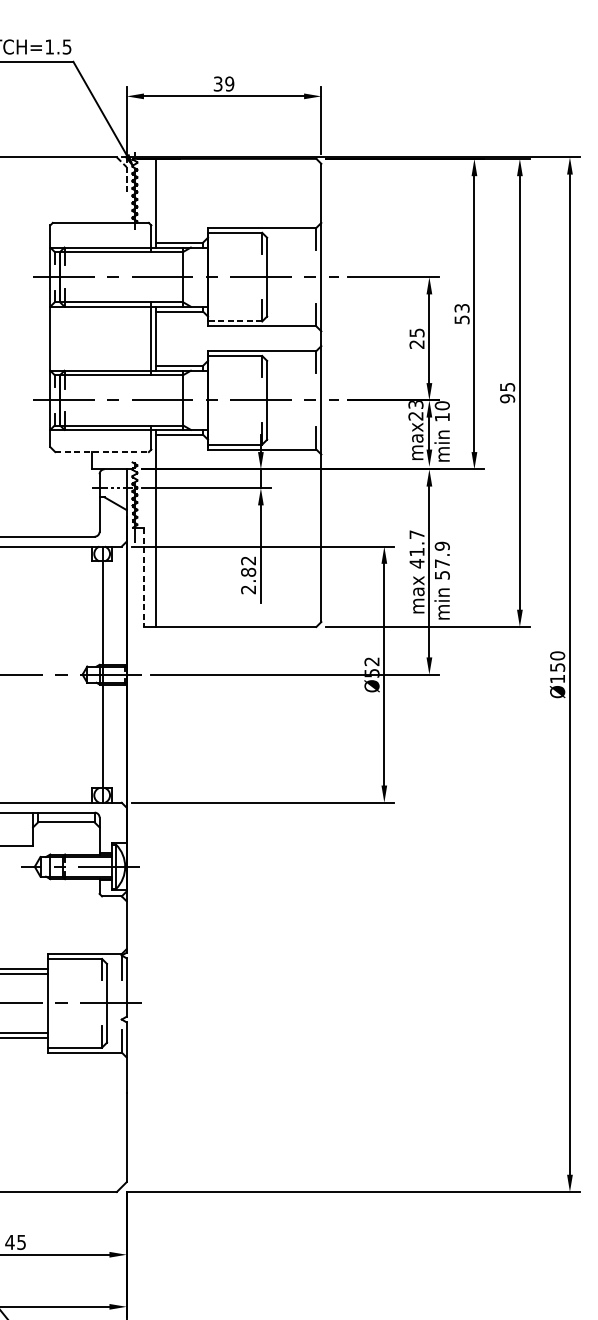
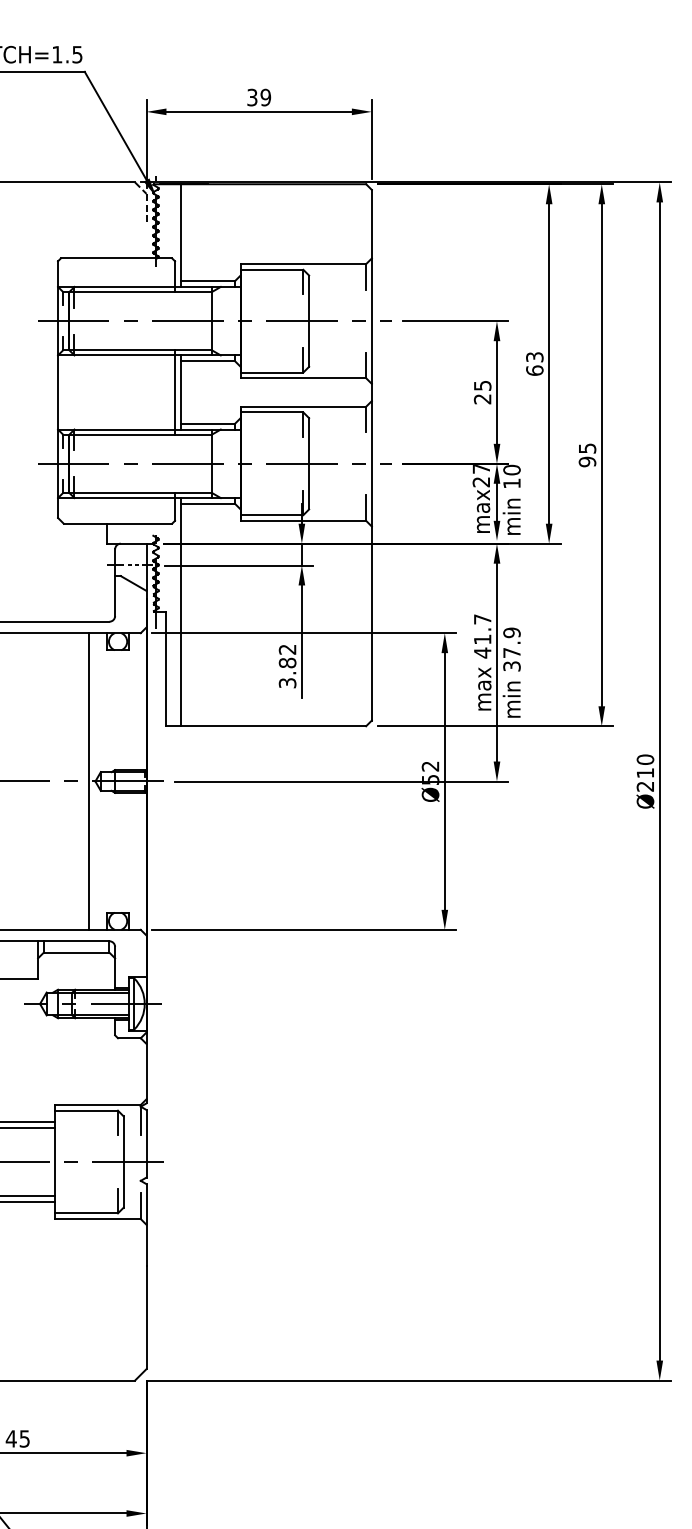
text: (461, 319) -> (534, 370), 53 -> 63
line: (234, 321) -> (271, 372), dashed -> solid
text: (416, 405) -> (481, 469), max23 -> max27
line: (102, 451) -> (118, 523), dashed -> solid
text: (441, 574) -> (511, 665), 57.9 -> 37.9
line: (143, 577) -> (166, 669), dashed -> solid
text: (248, 590) -> (287, 683), 2.82 -> 3.82
text: (557, 672) -> (645, 779), Ø150 -> Ø210
line: (102, 674) -> (89, 781), moved

